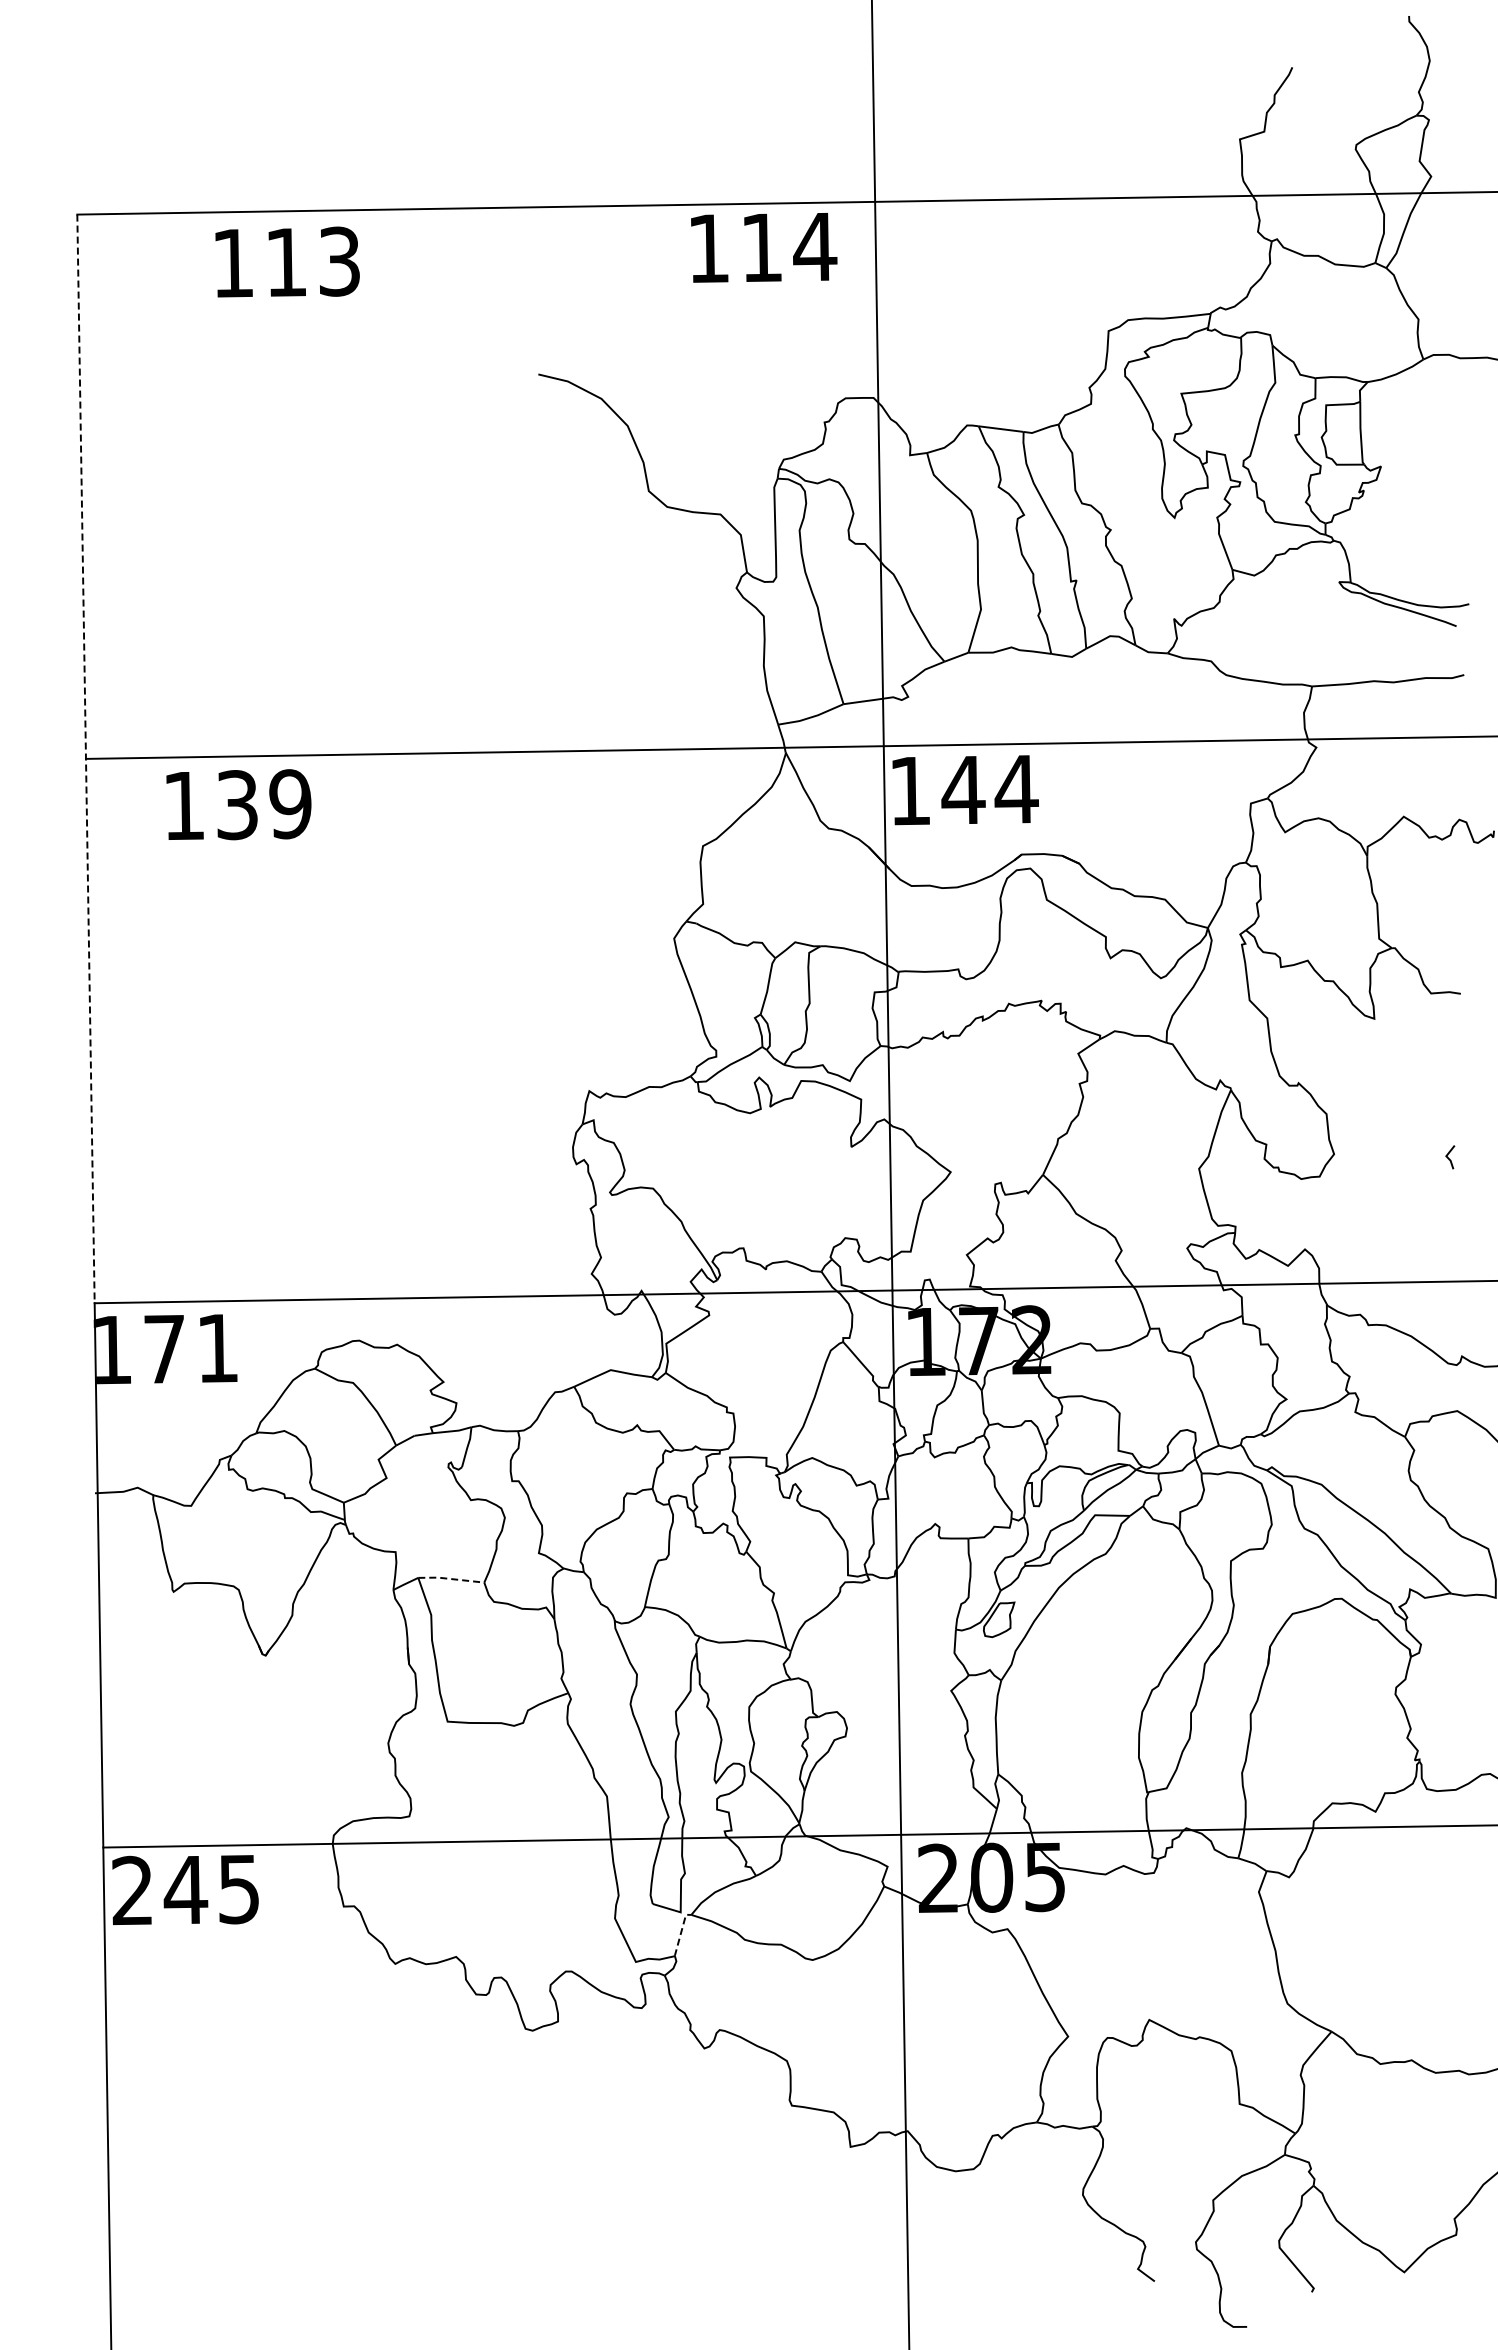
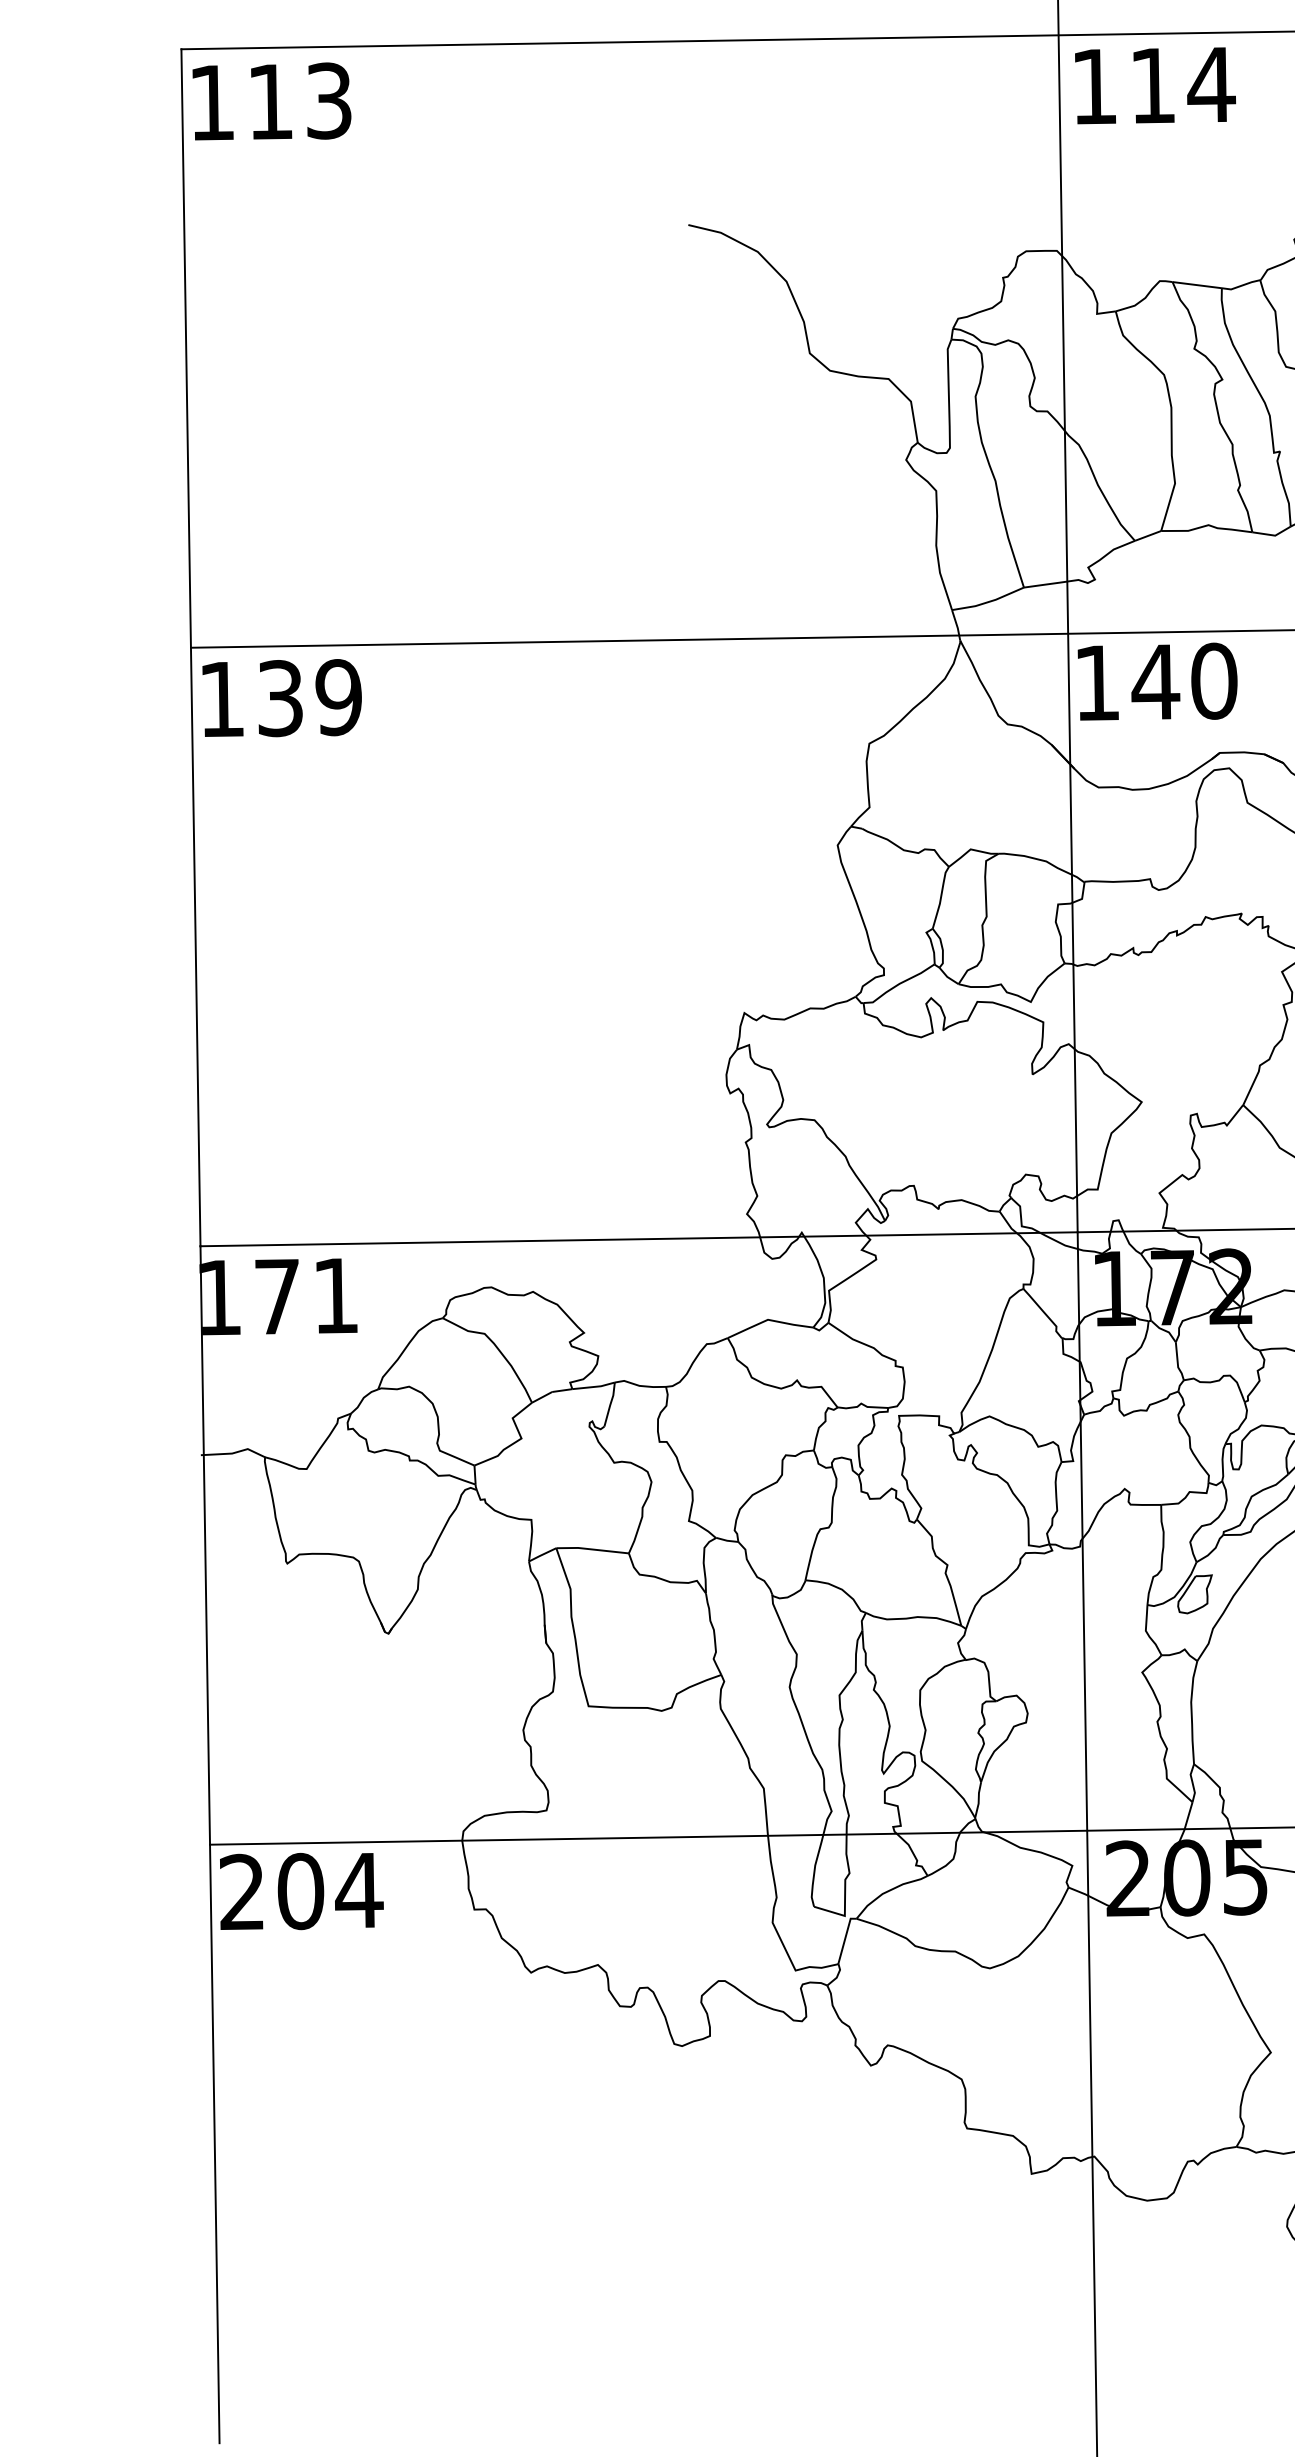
text: (764, 247) -> (1155, 85), moved
text: (287, 261) -> (271, 100), moved
line: (86, 759) -> (191, 648), dashed -> solid
text: (1016, 789) -> (1214, 681), 144 -> 140
text: (238, 804) -> (281, 697), moved
line: (450, 1579) -> (591, 1549), dashed -> solid
text: (212, 1890) -> (330, 1891), 245 -> 204
line: (681, 1932) -> (845, 1938), dashed -> solid

